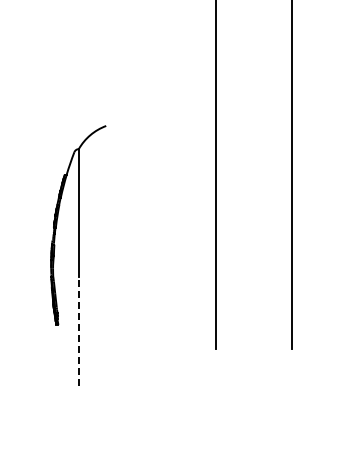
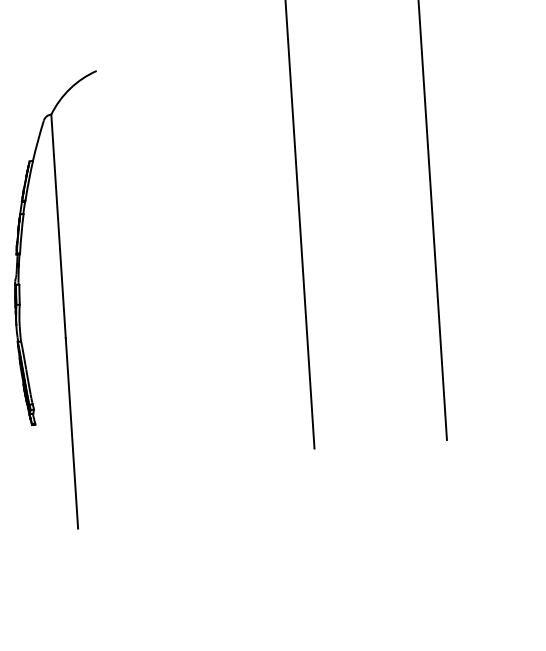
line: (78, 330) -> (71, 432), dashed -> solid

